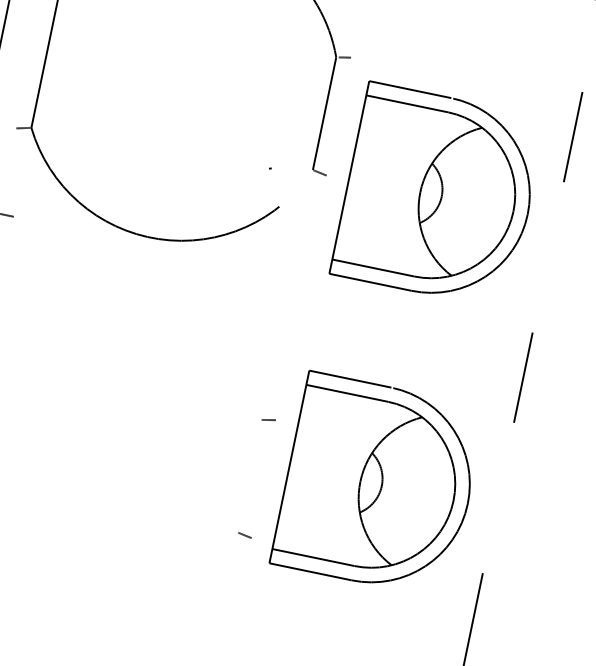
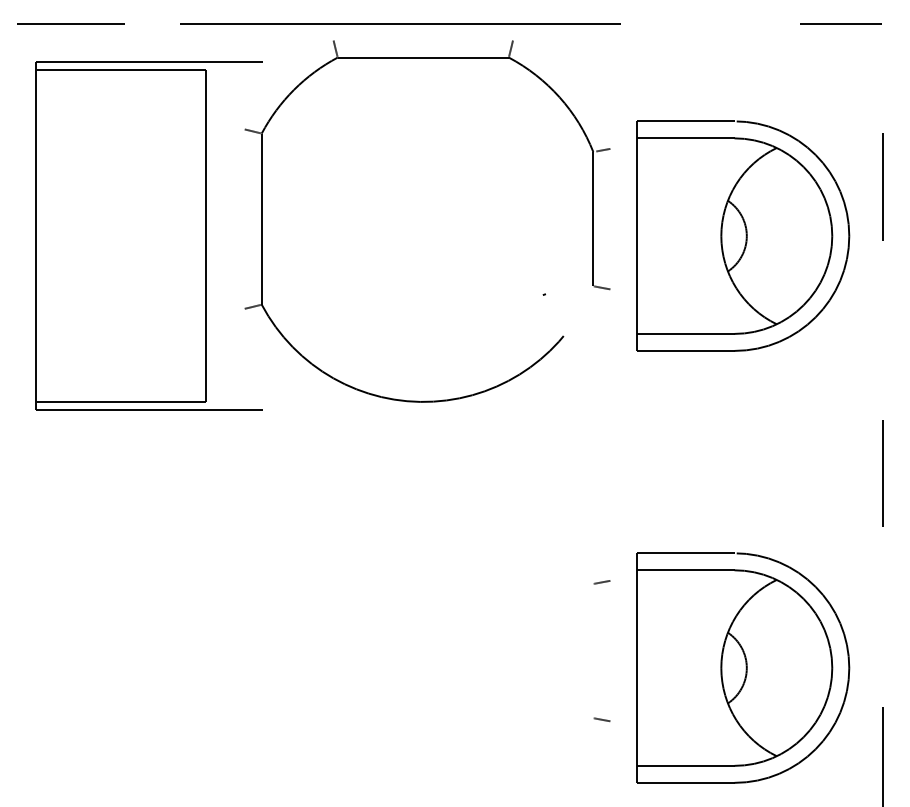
part: (439, 195) -> (743, 235), moved
part: (379, 485) -> (743, 667), moved

